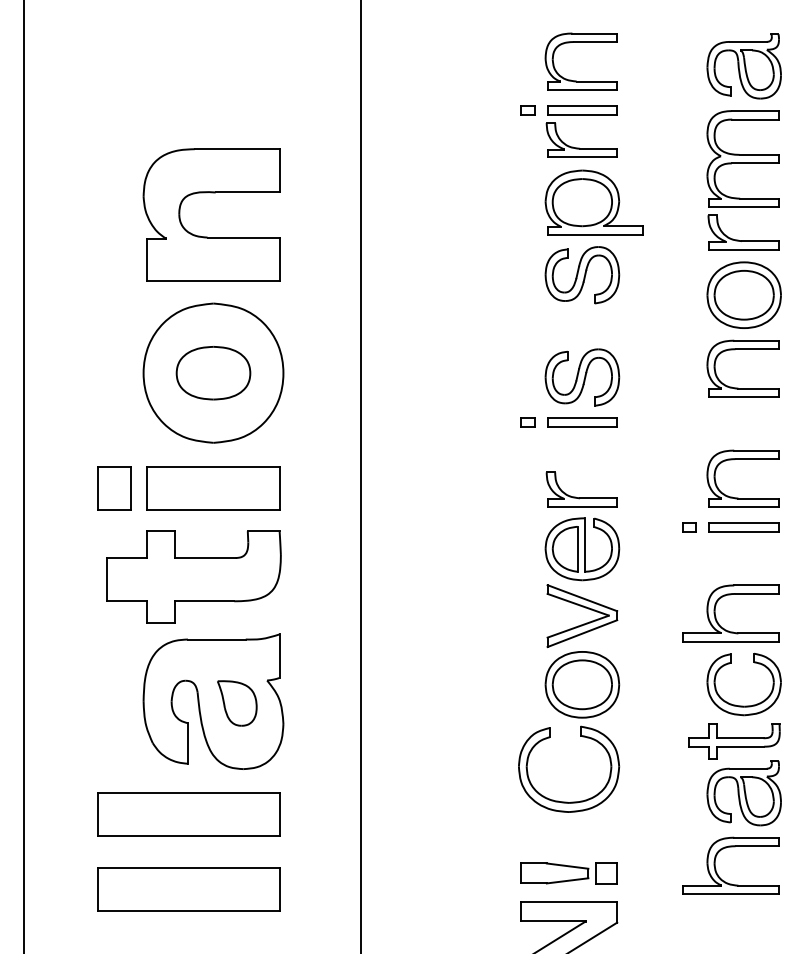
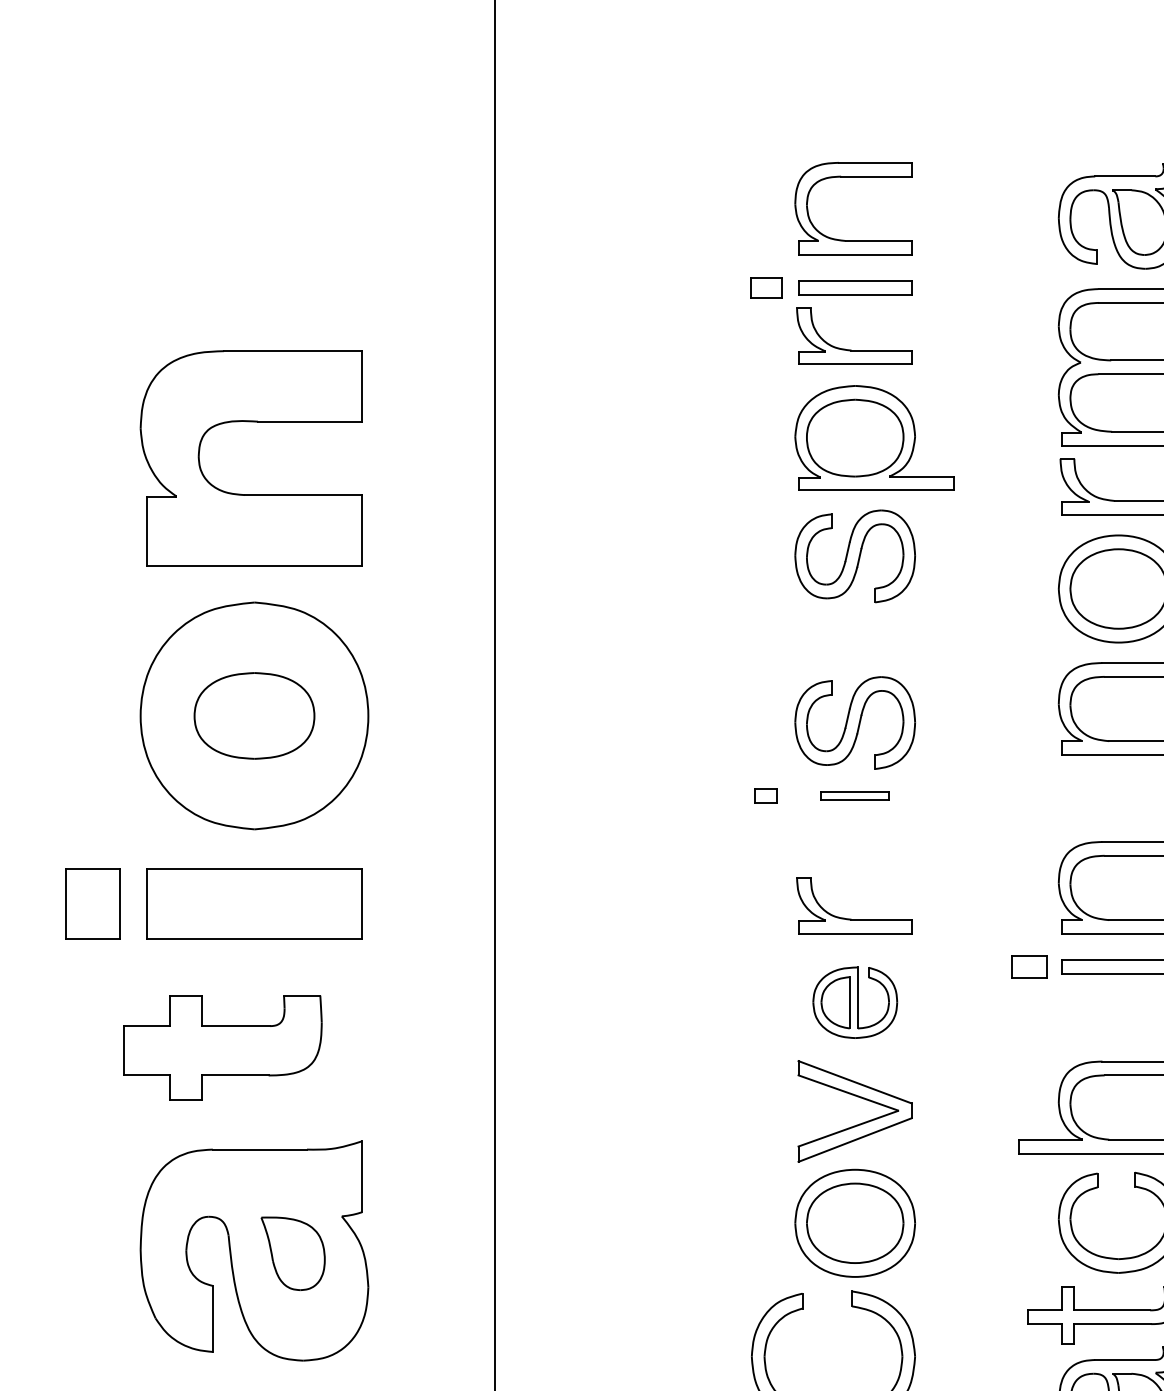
part: (527, 110) -> (765, 288), size x1.4
part: (582, 422) -> (855, 796), size x0.6
part: (689, 527) -> (1029, 967), size x1.6
part: (582, 549) -> (855, 1003), size x0.7
part: (193, 576) -> (221, 1046), size x0.7

